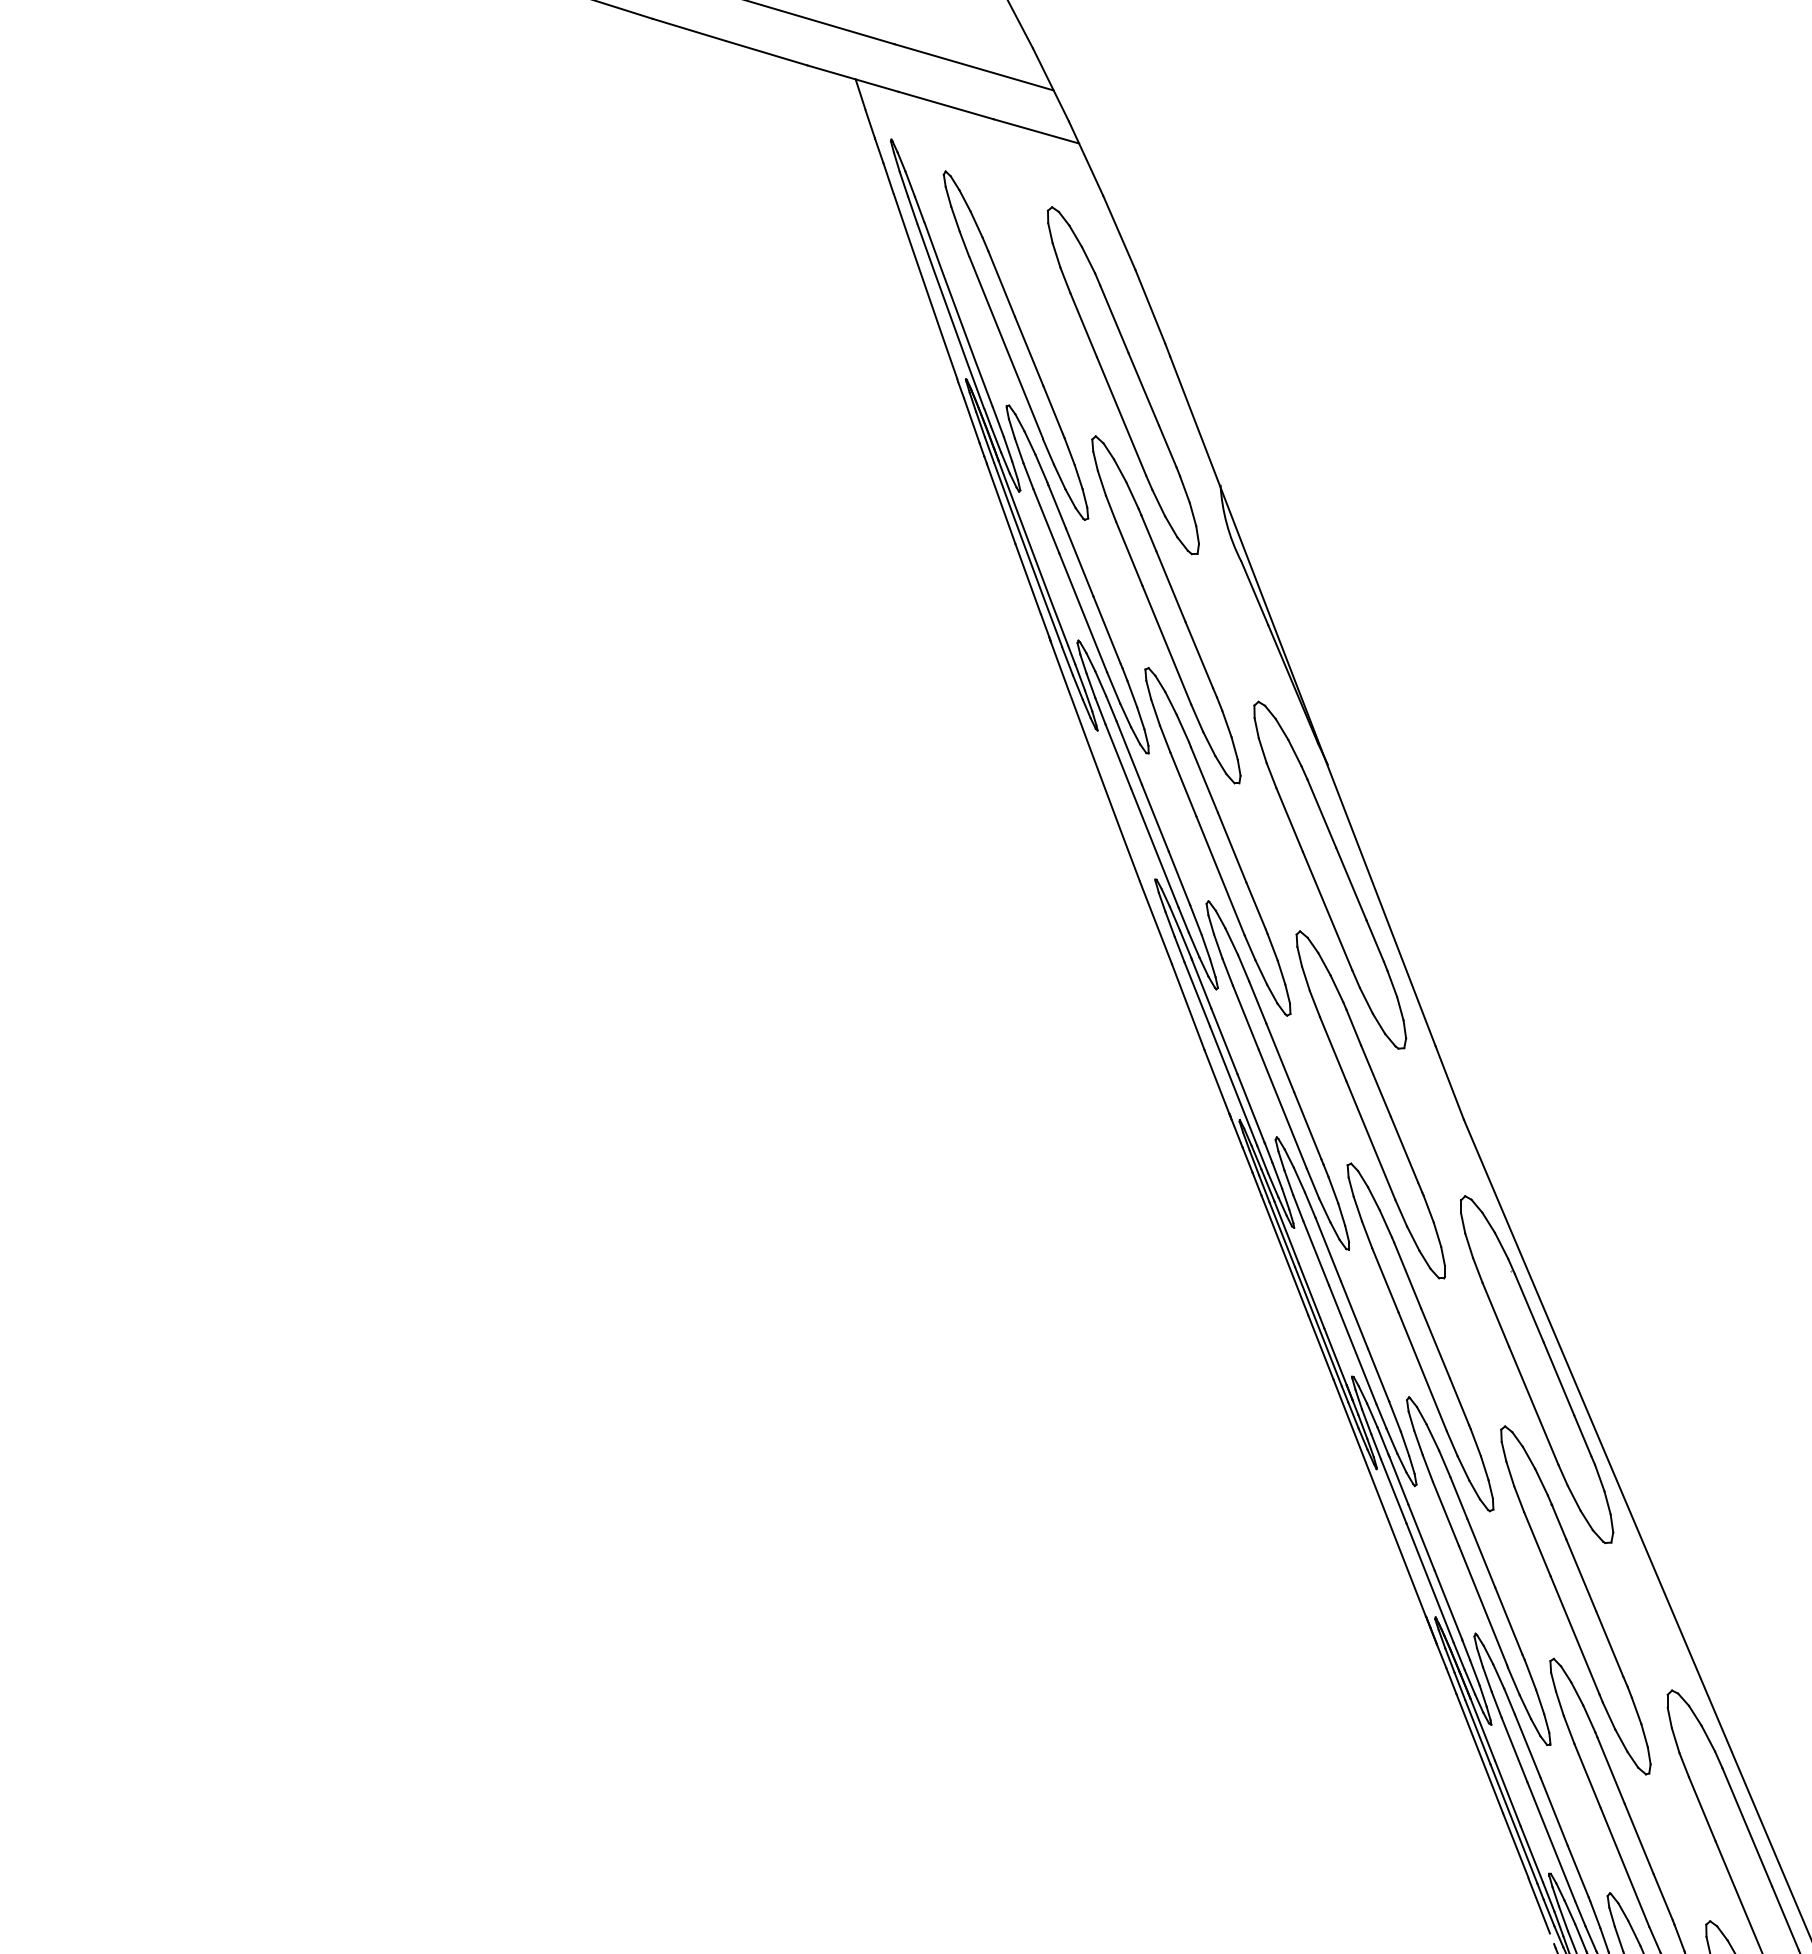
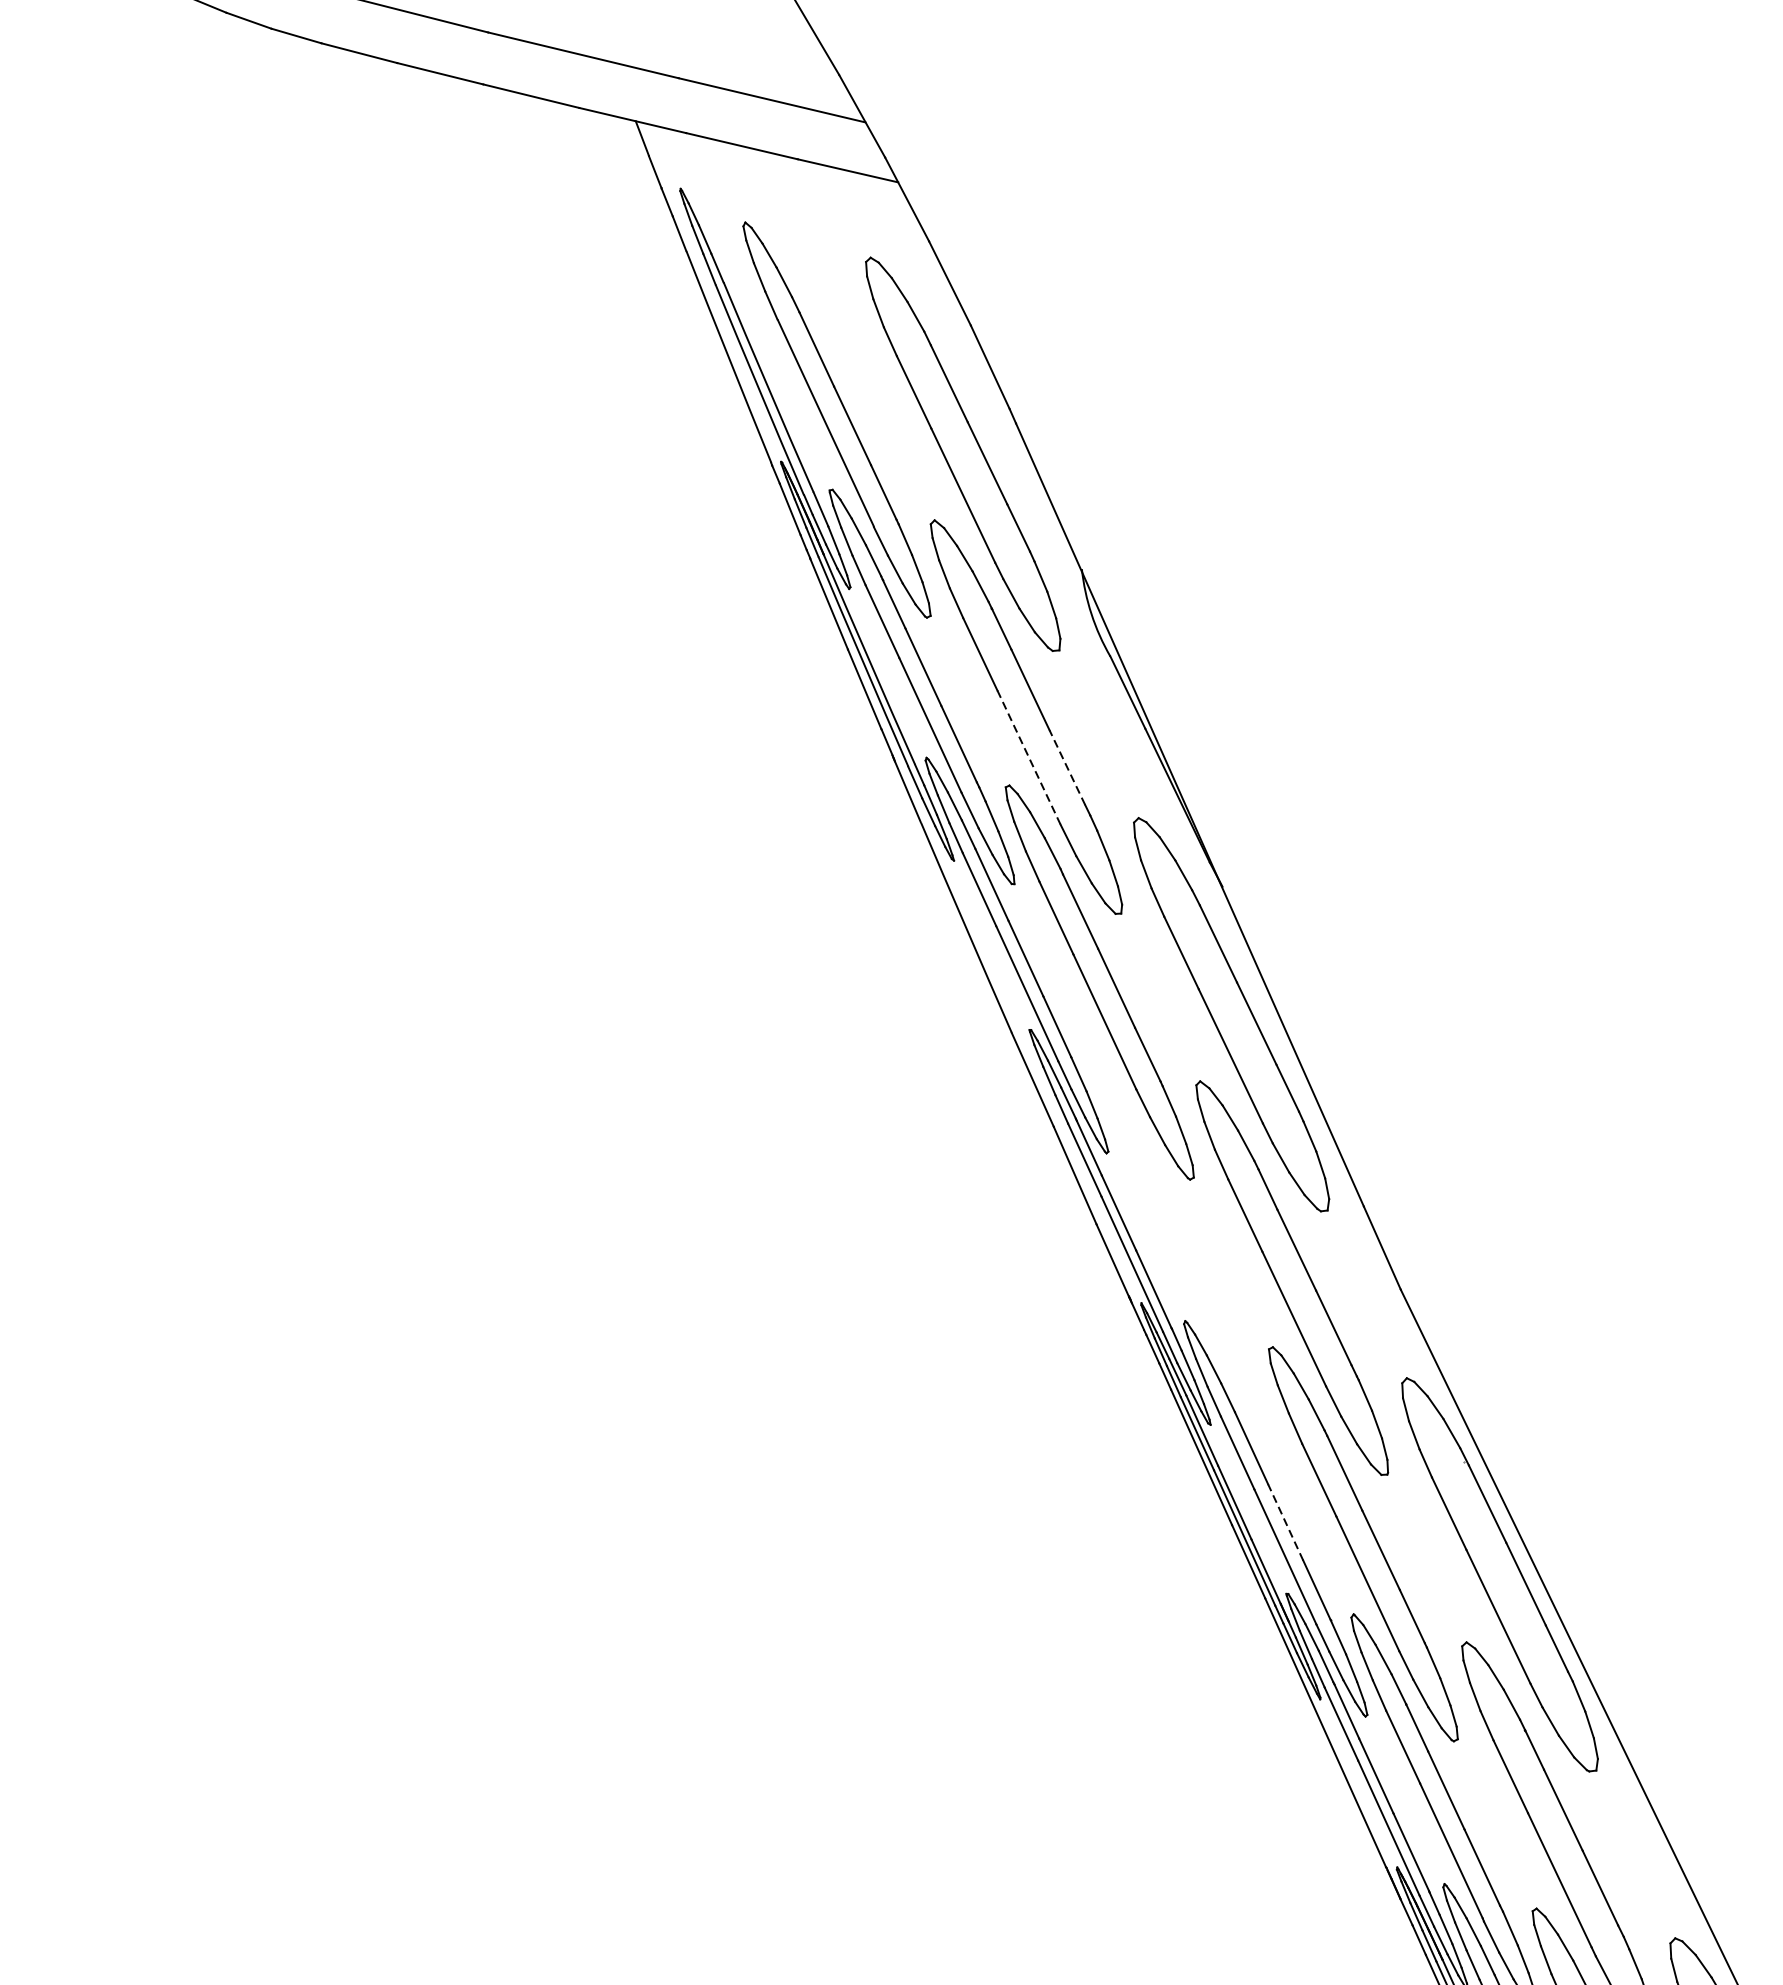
line: (1166, 645) -> (1028, 758), solid -> dashed
line: (1199, 655) -> (1067, 767), solid -> dashed
part: (1277, 1075) -> (1182, 1249), removed
line: (1354, 1314) -> (1285, 1521), solid -> dashed

